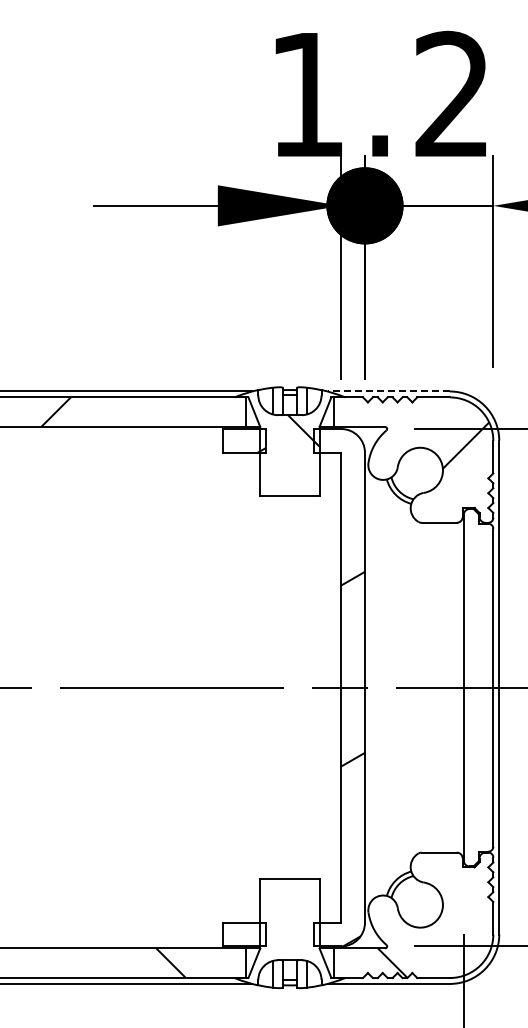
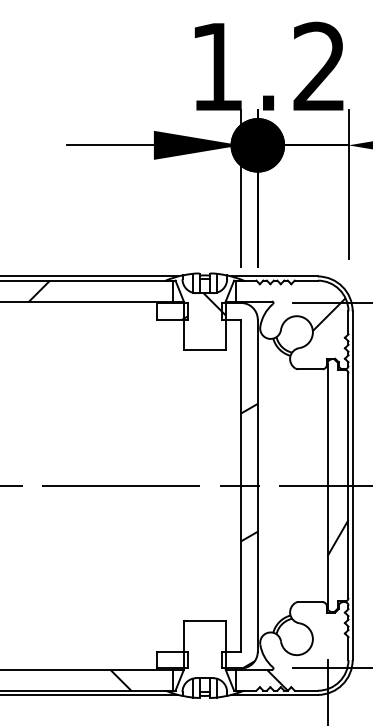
line: (388, 391) -> (274, 276), dashed -> solid
hatch: (478, 761) -> (338, 537), added

